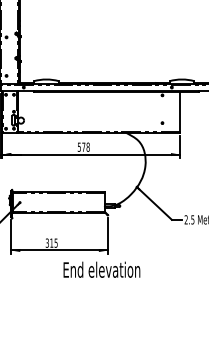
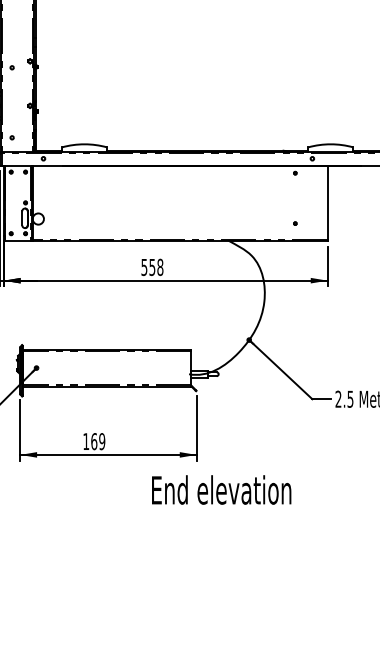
text: (83, 146) -> (151, 266), 578 -> 558
text: (51, 242) -> (93, 440), 315 -> 169
text: (101, 269) -> (220, 489), moved

